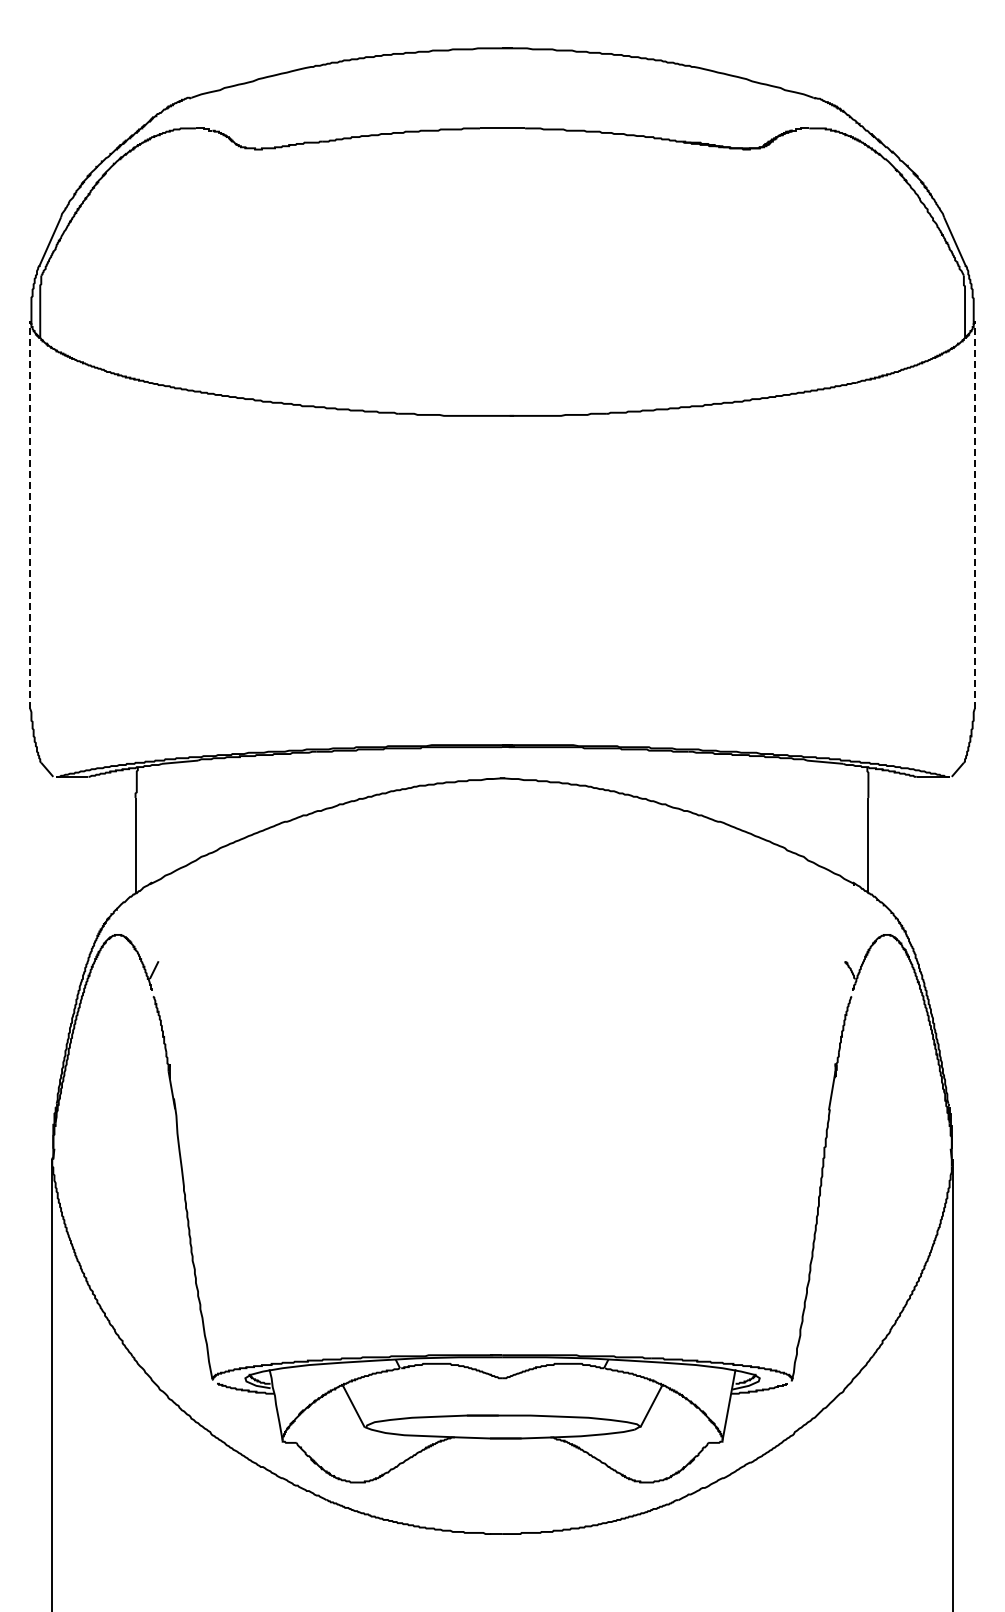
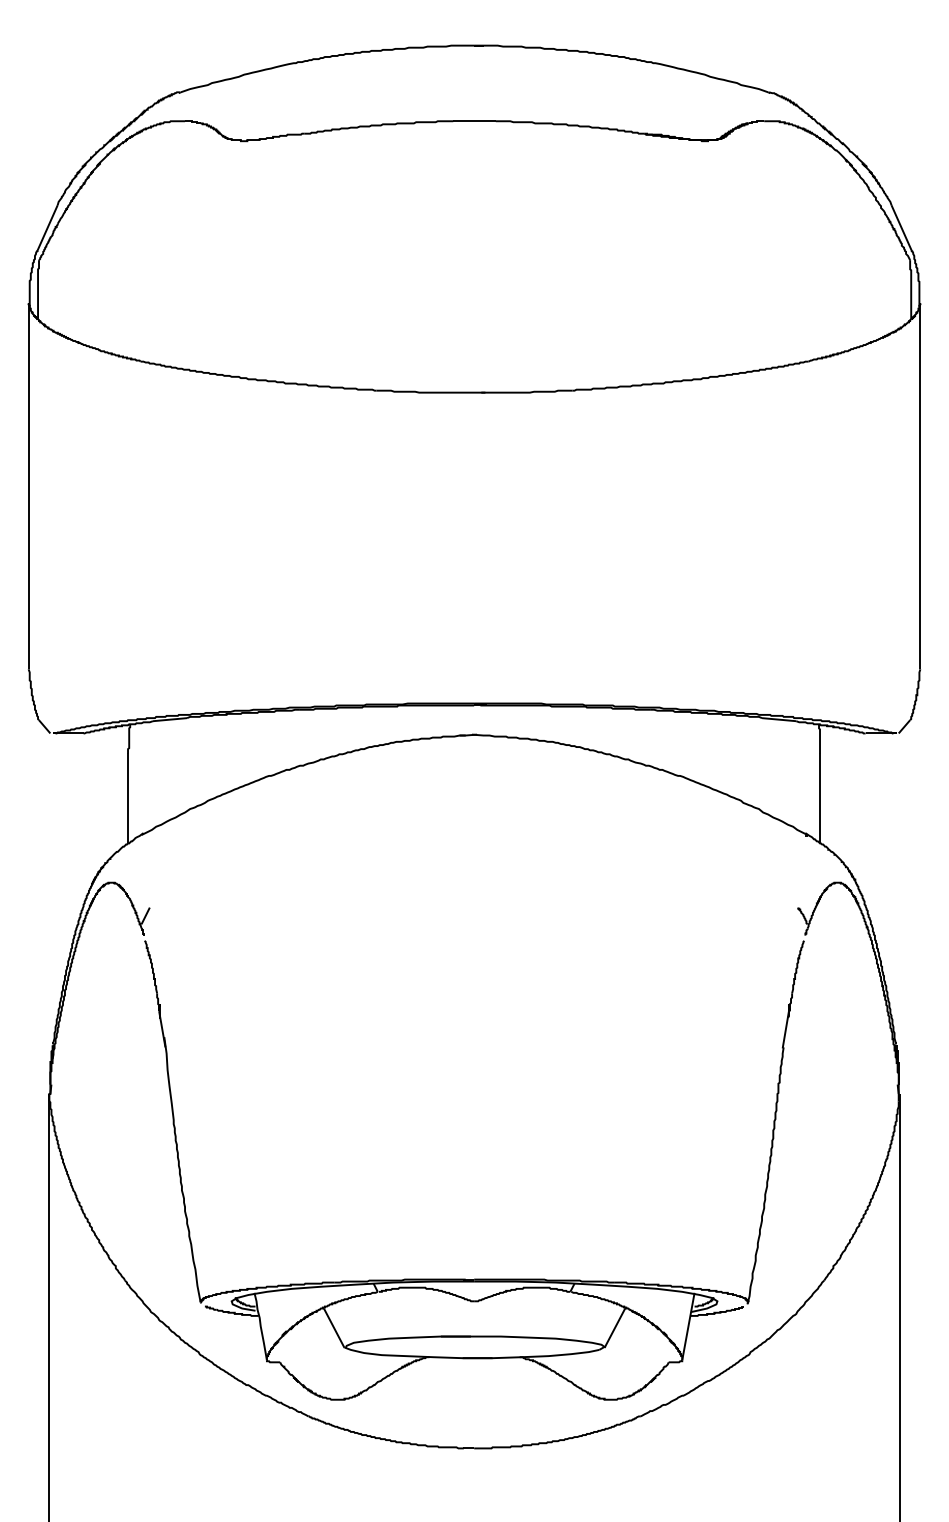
line: (30, 515) -> (28, 486), dashed -> solid
line: (974, 515) -> (920, 486), dashed -> solid

